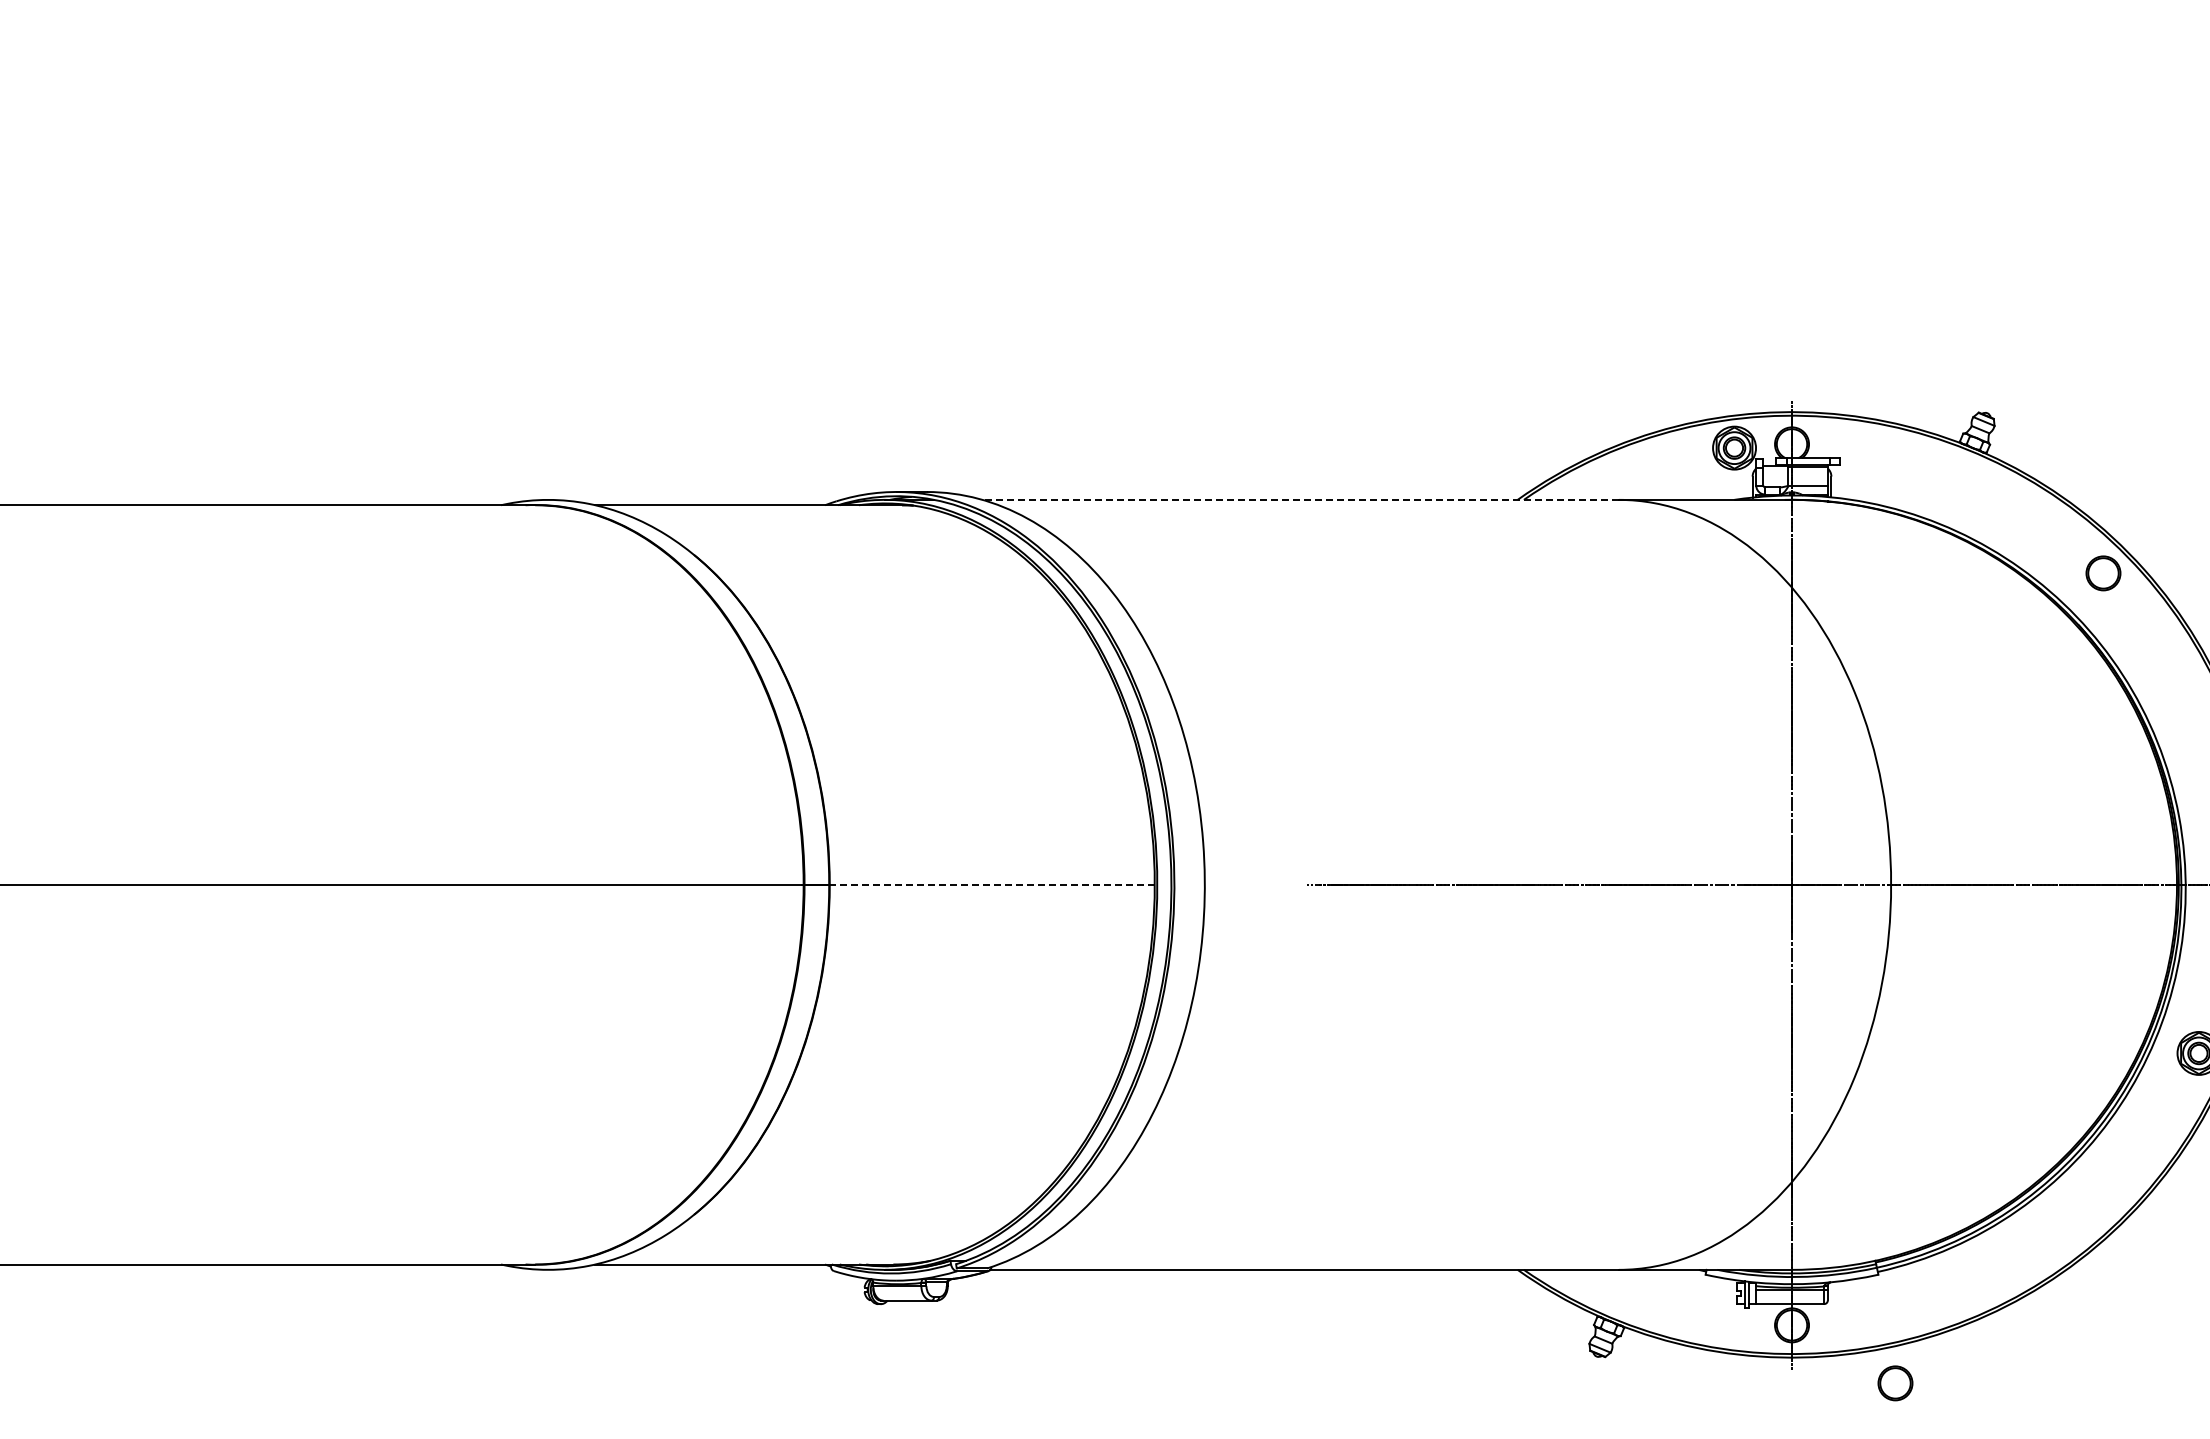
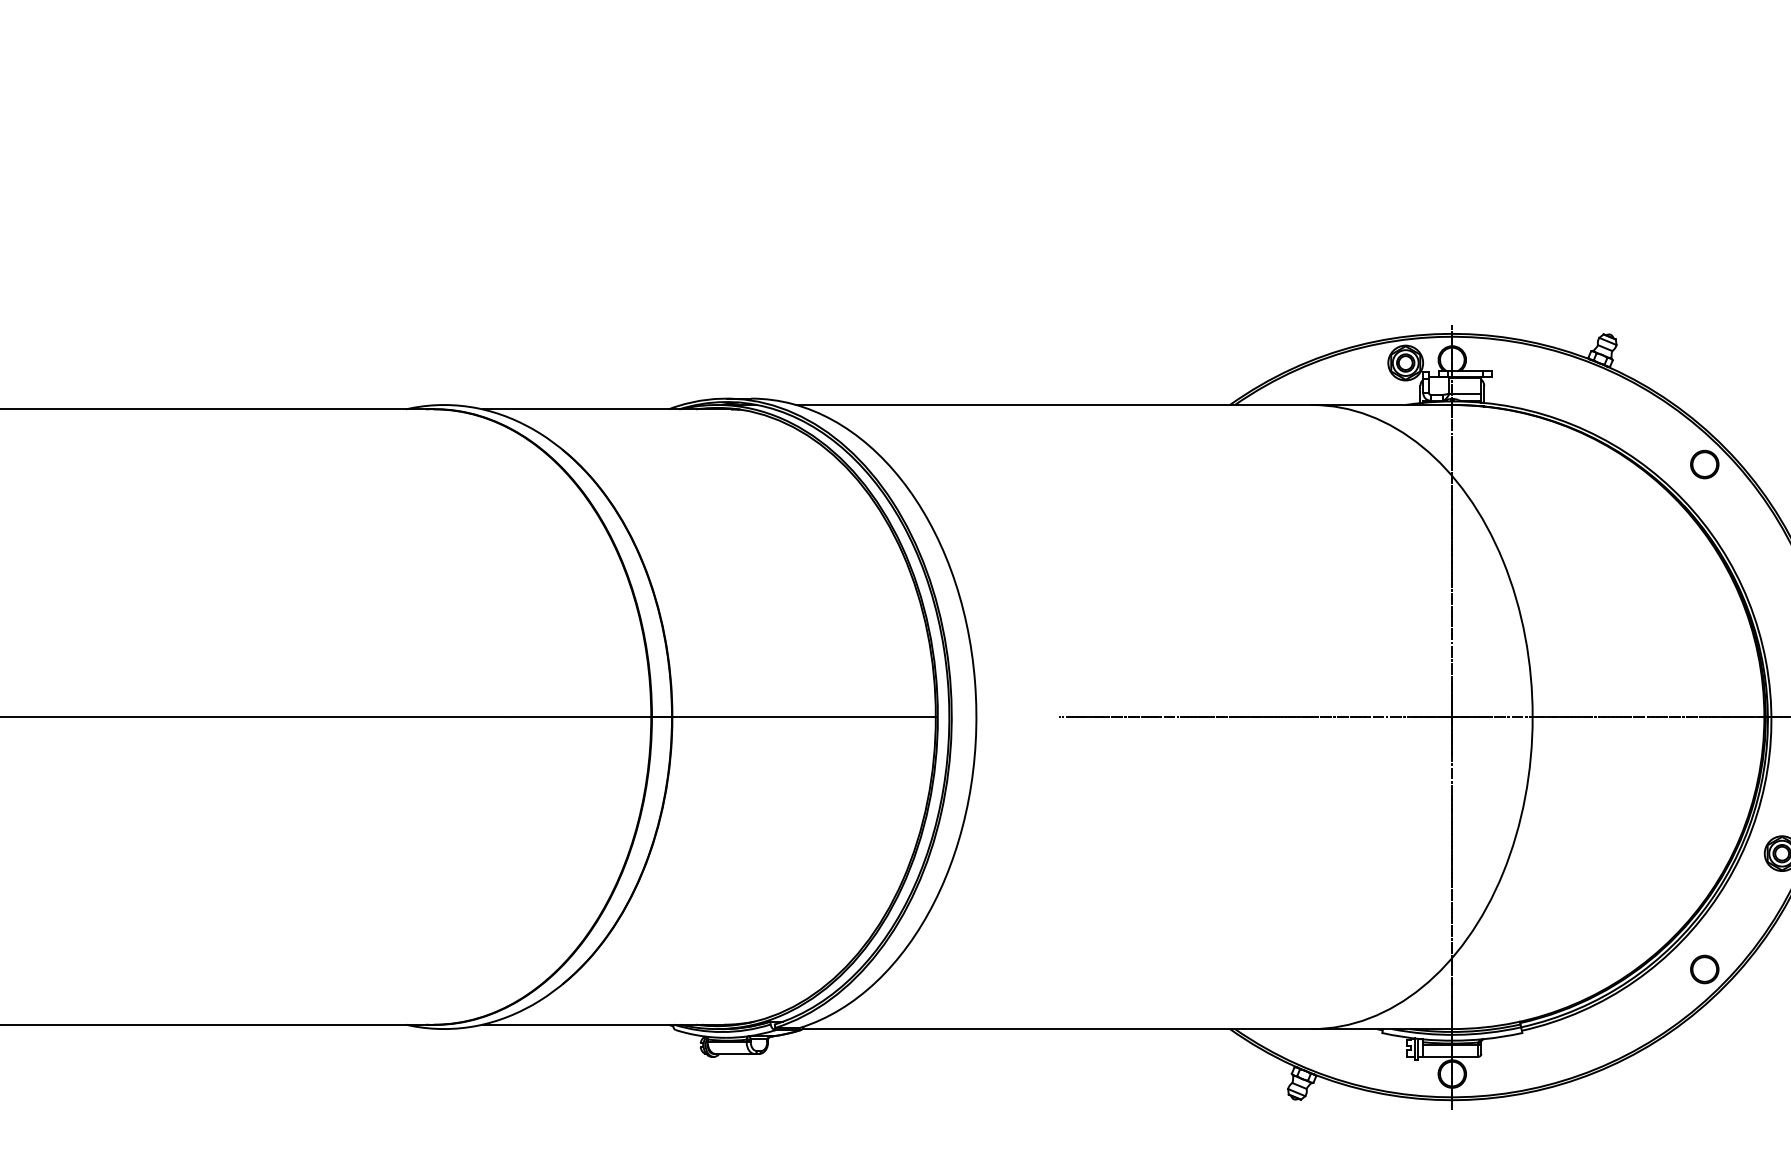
line: (1300, 499) -> (1053, 404), dashed -> solid
line: (992, 884) -> (804, 716), dashed -> solid
circle: (1895, 1383) -> (1704, 969), moved

